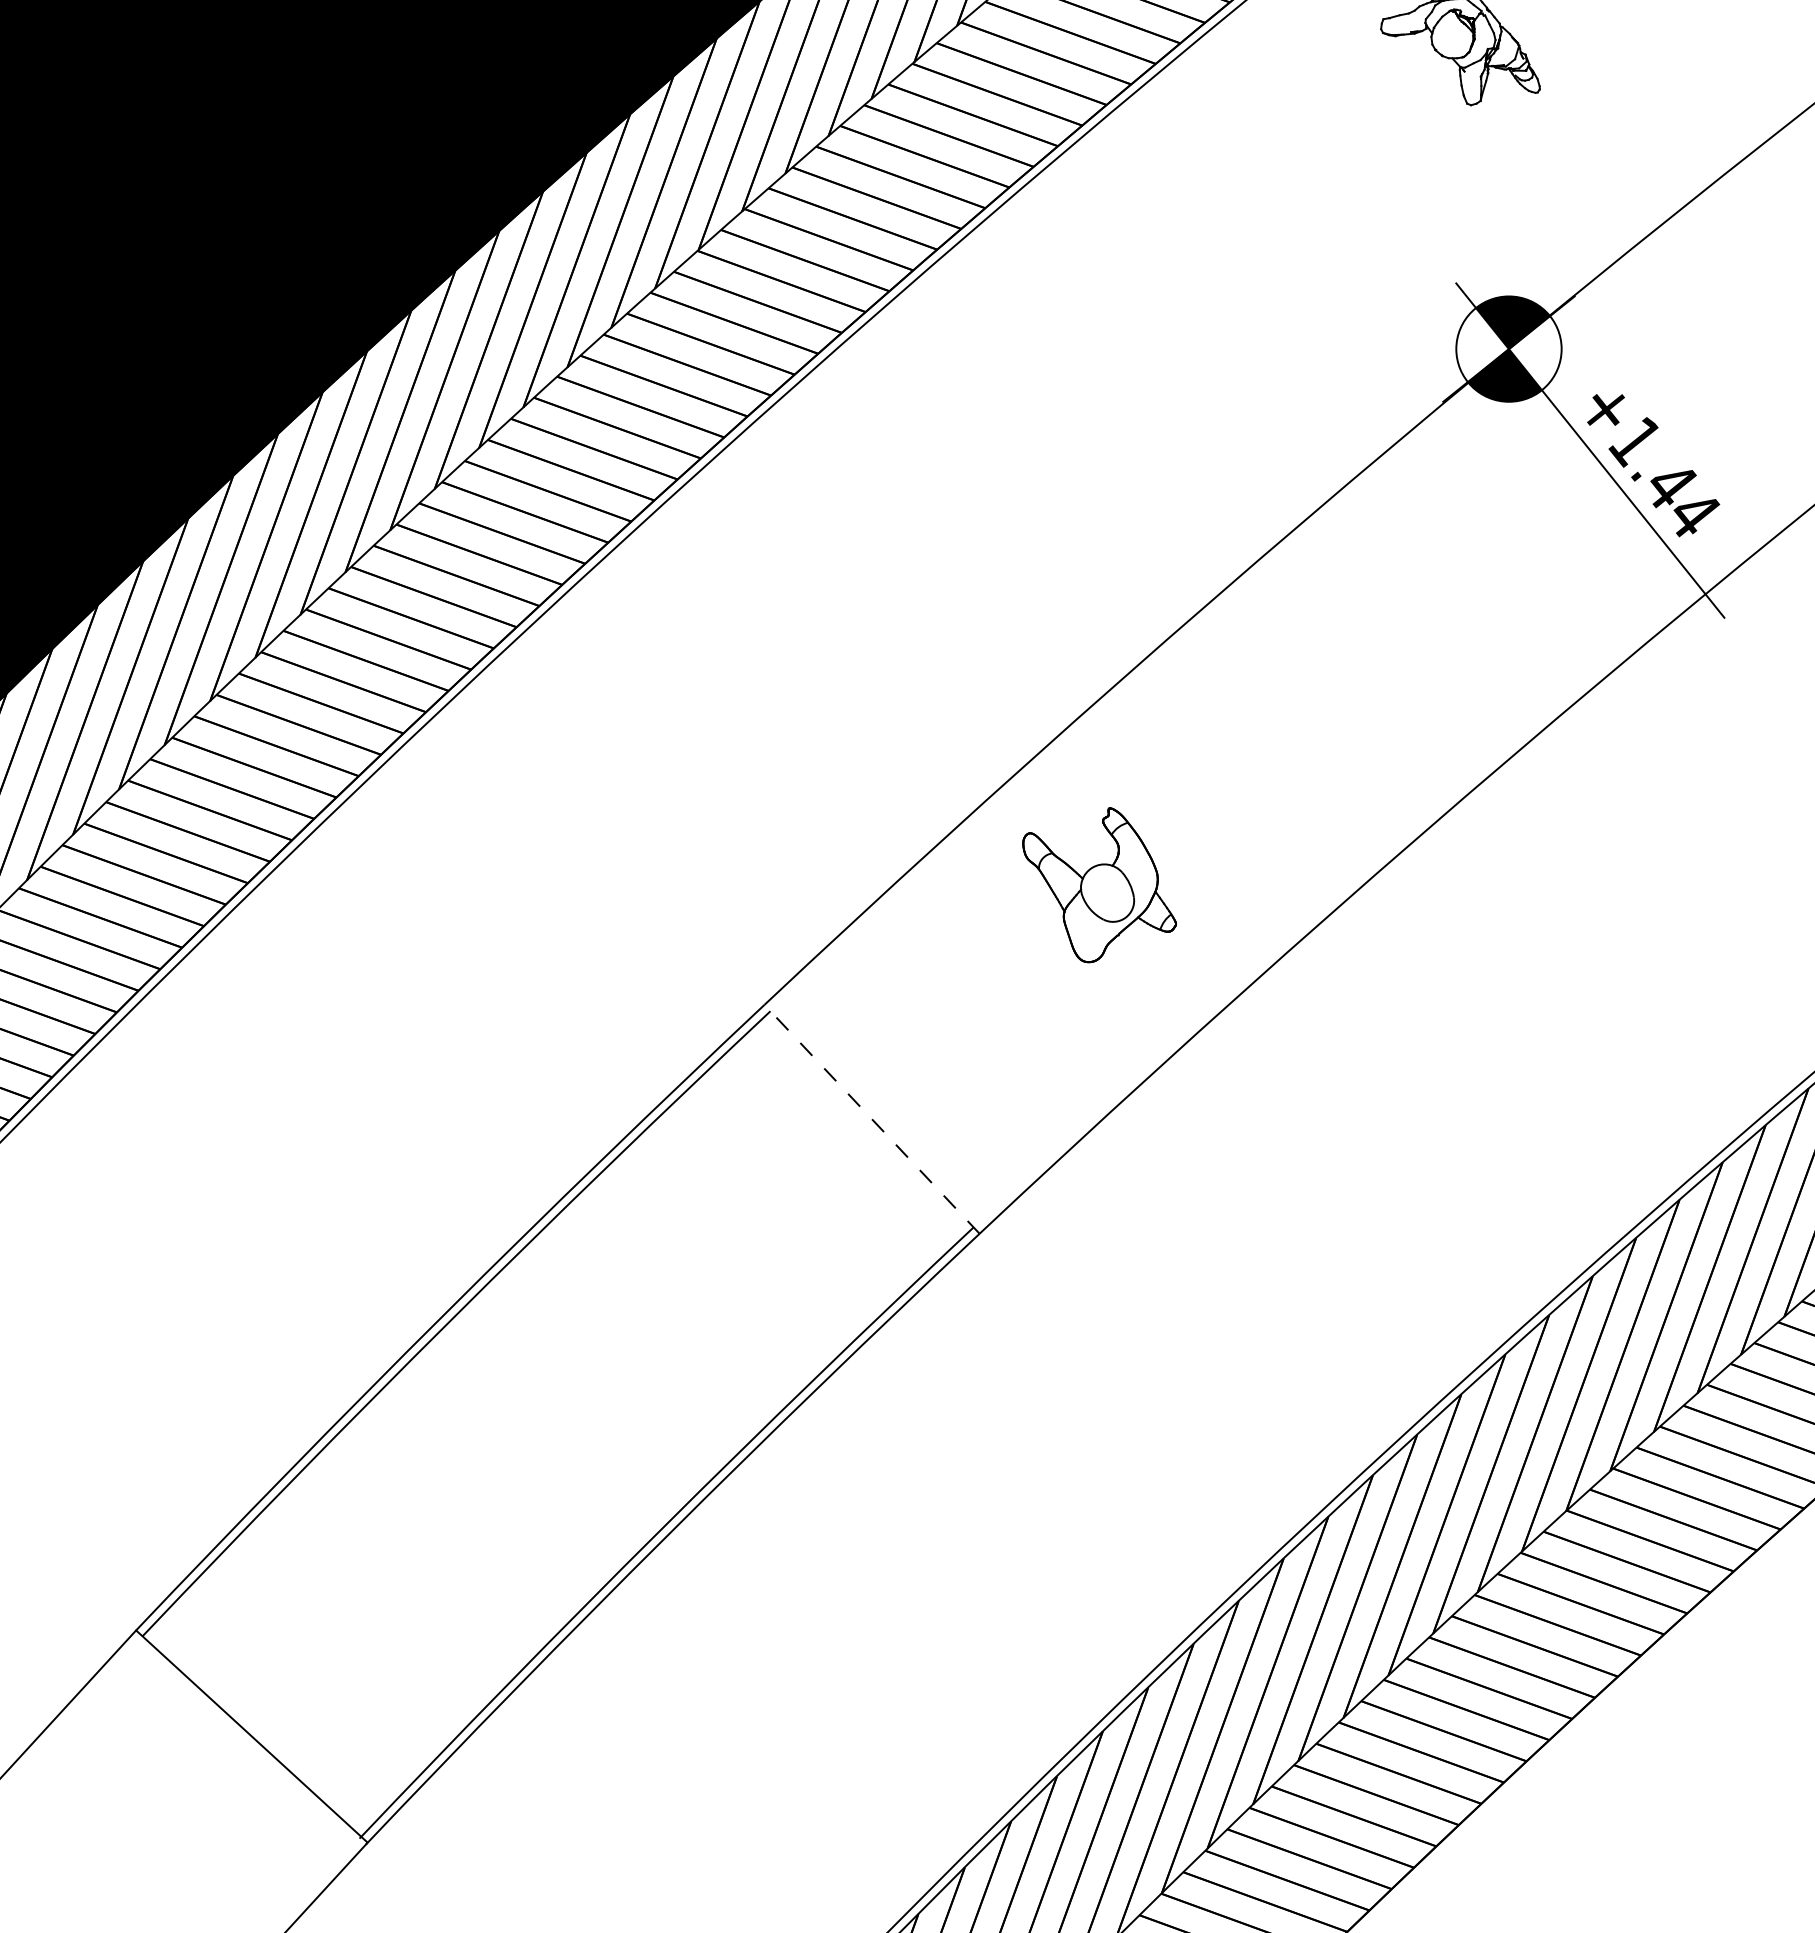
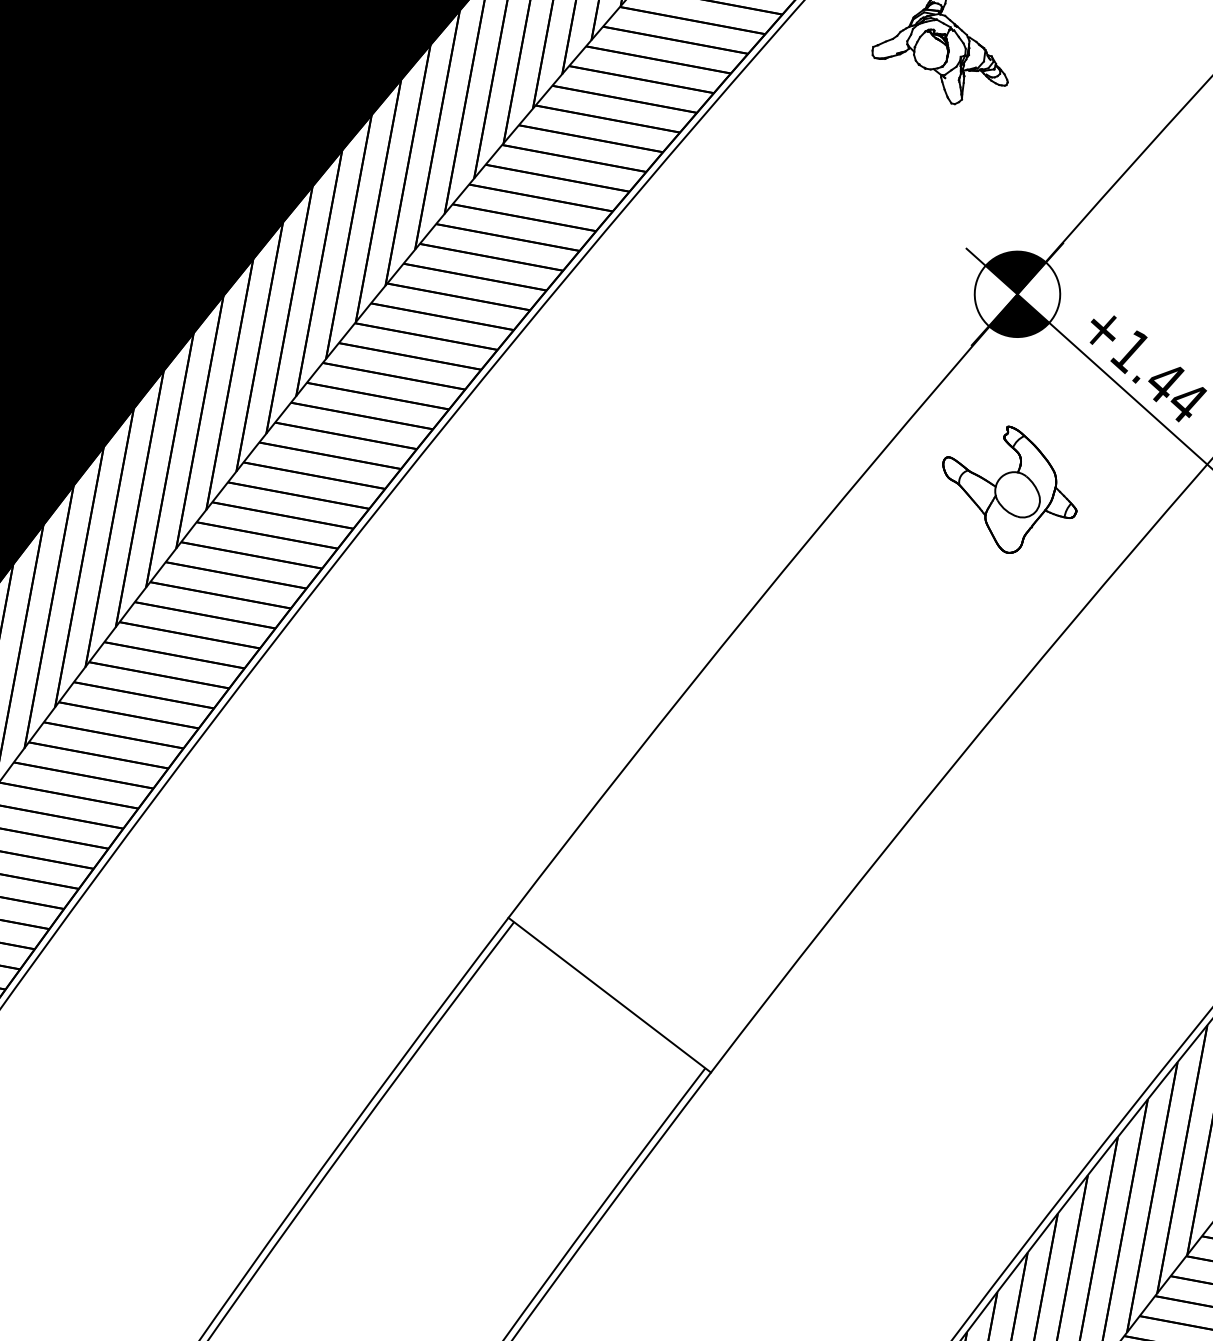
part: (1099, 885) -> (1010, 489), moved
line: (871, 1118) -> (609, 994), dashed -> solid

